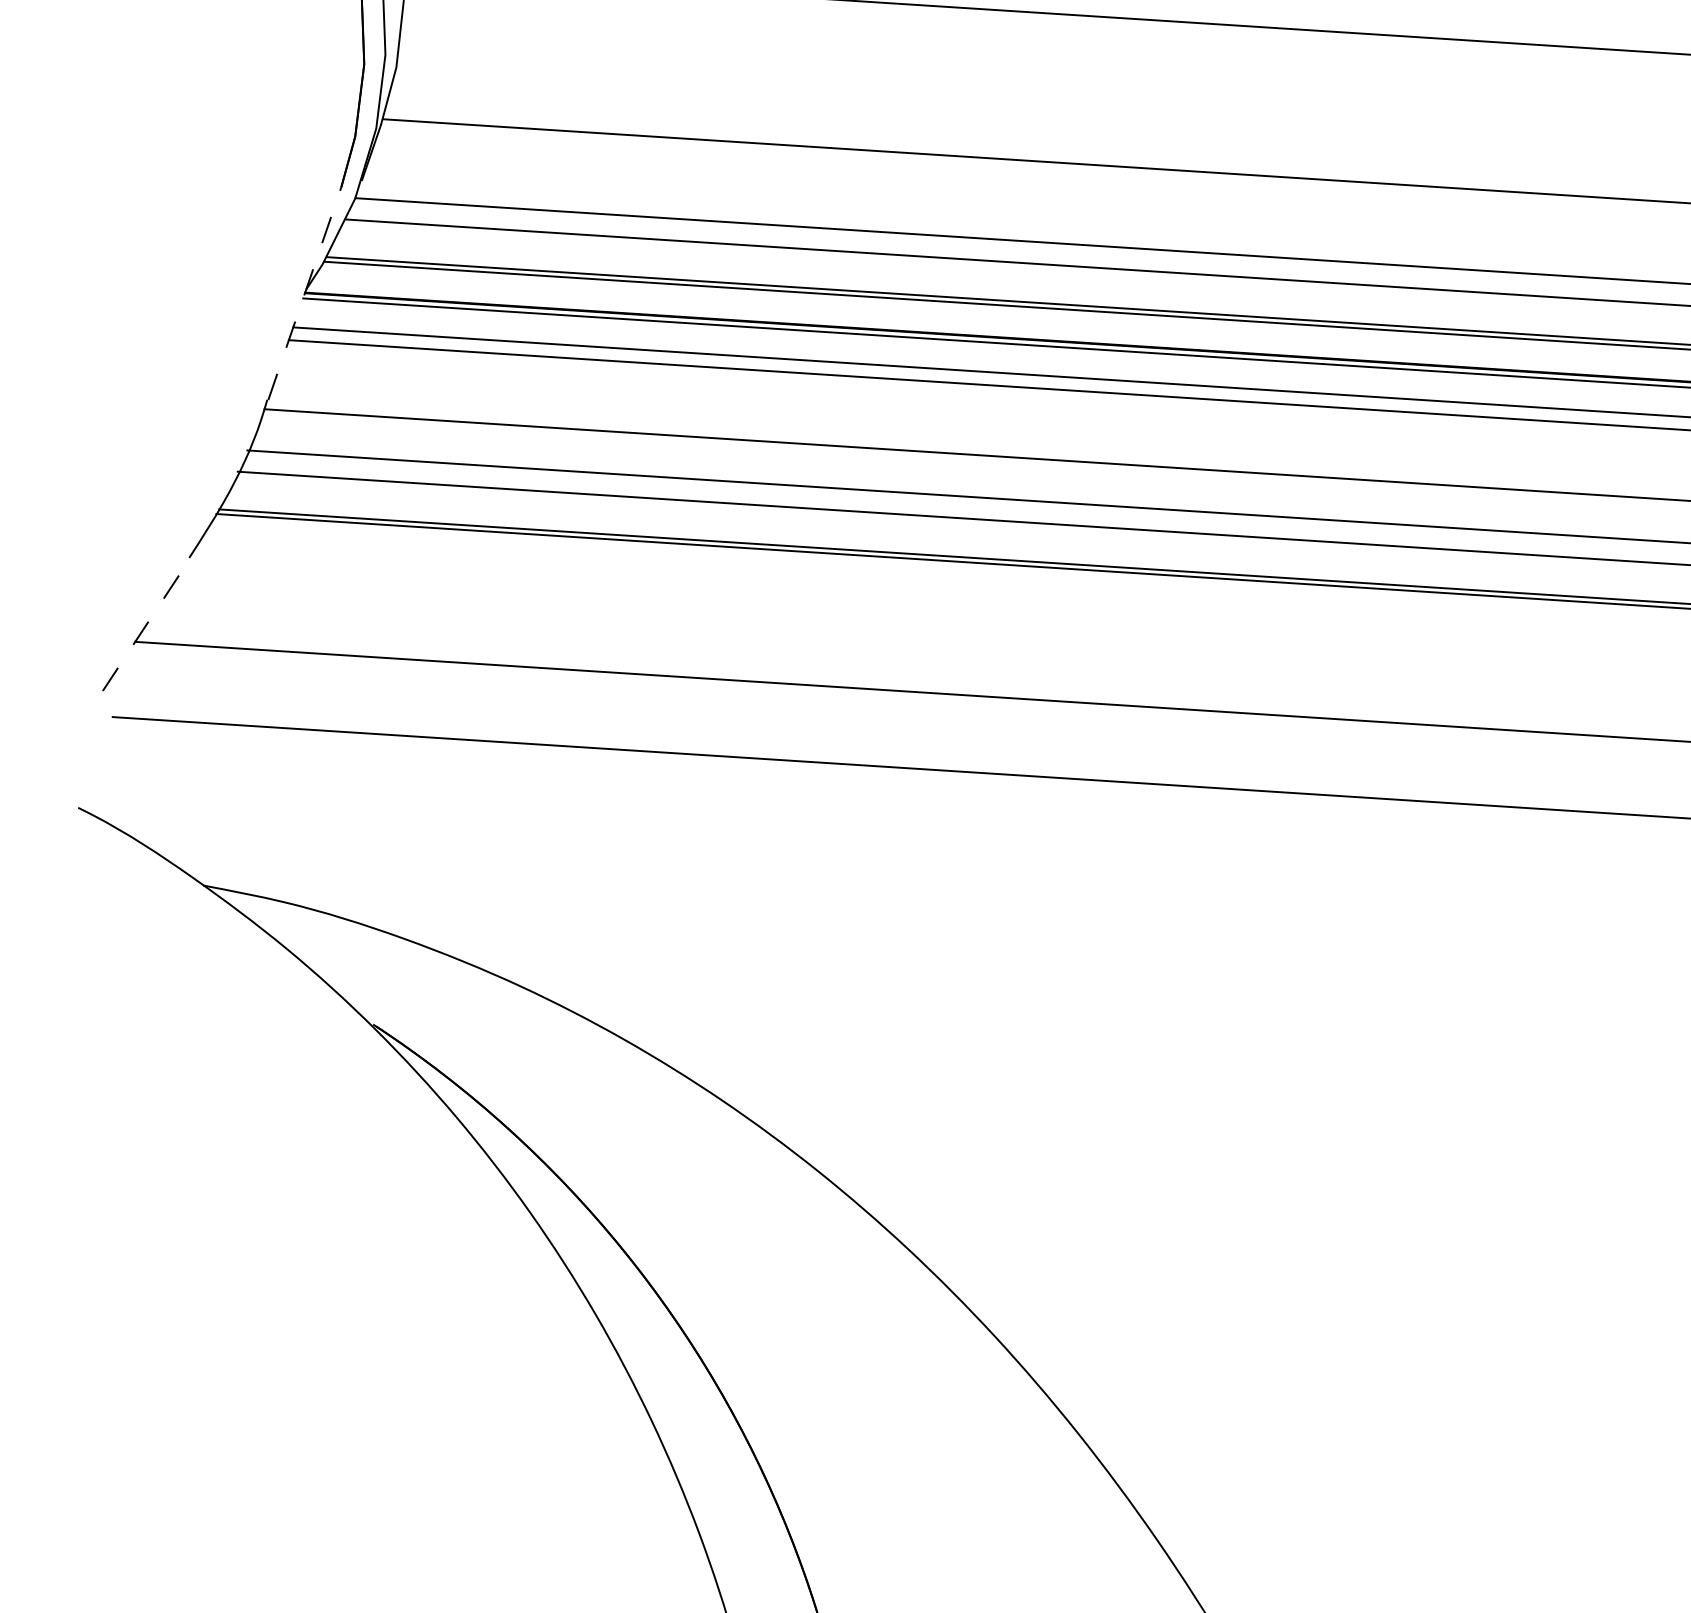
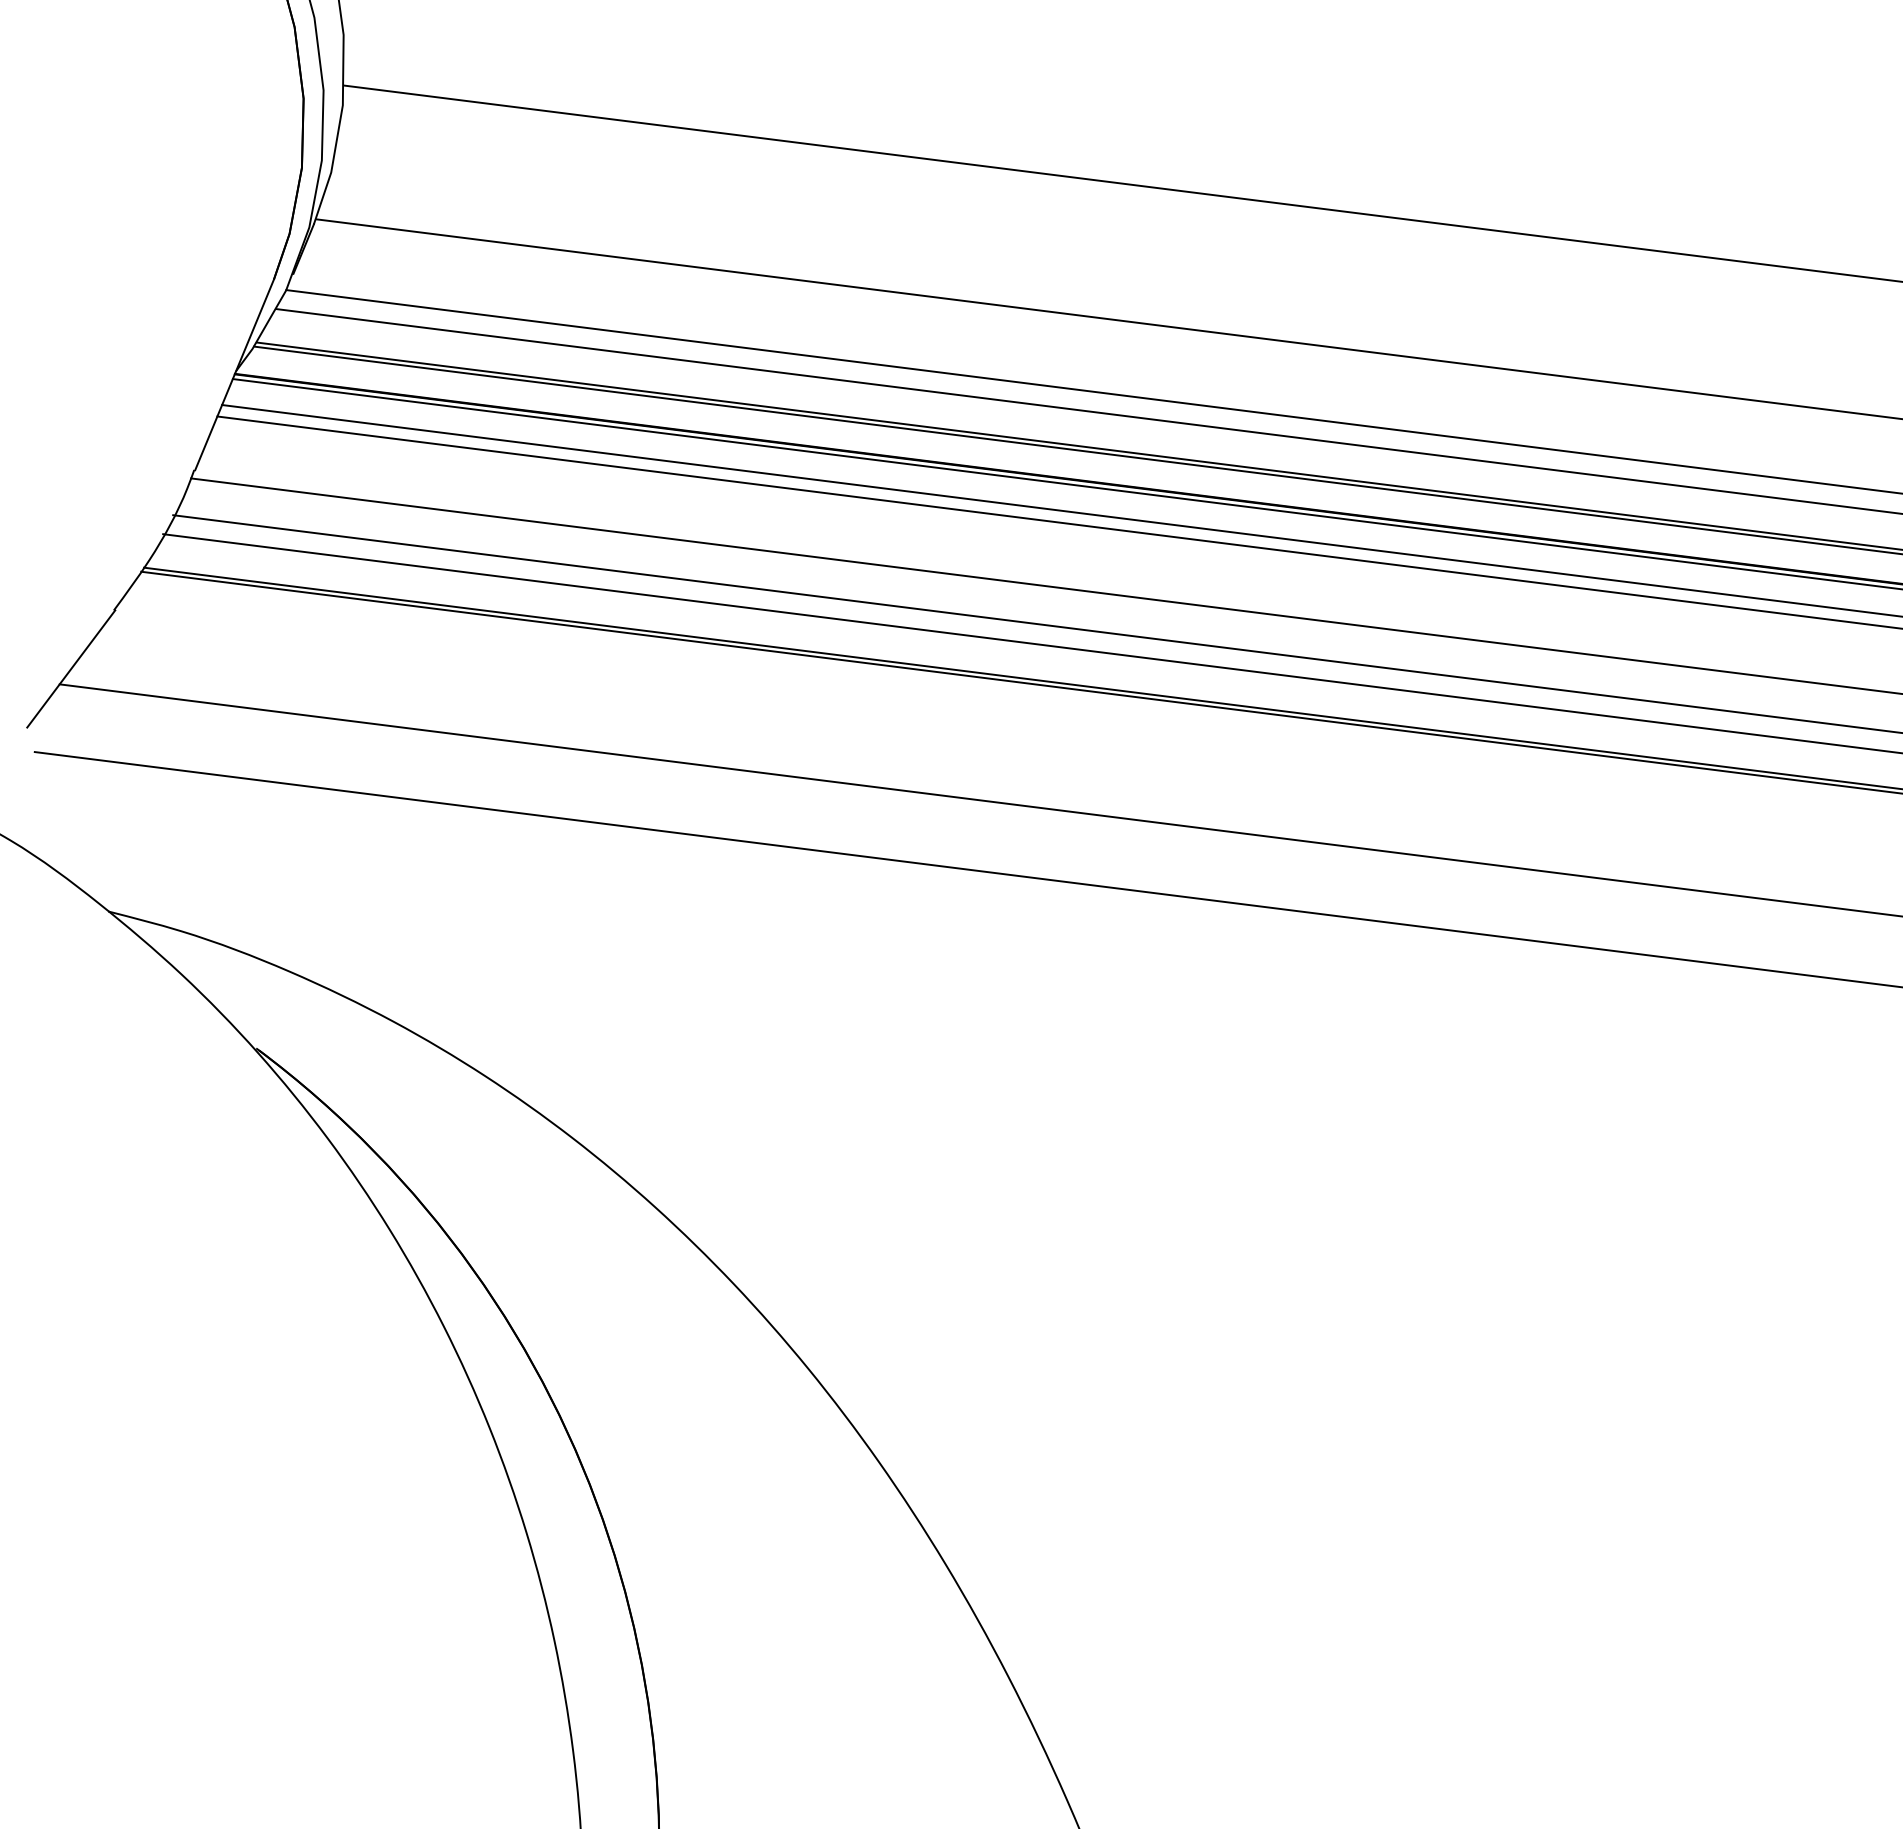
line: (304, 293) -> (234, 374), dashed -> solid
line: (147, 623) -> (71, 668), dashed -> solid

